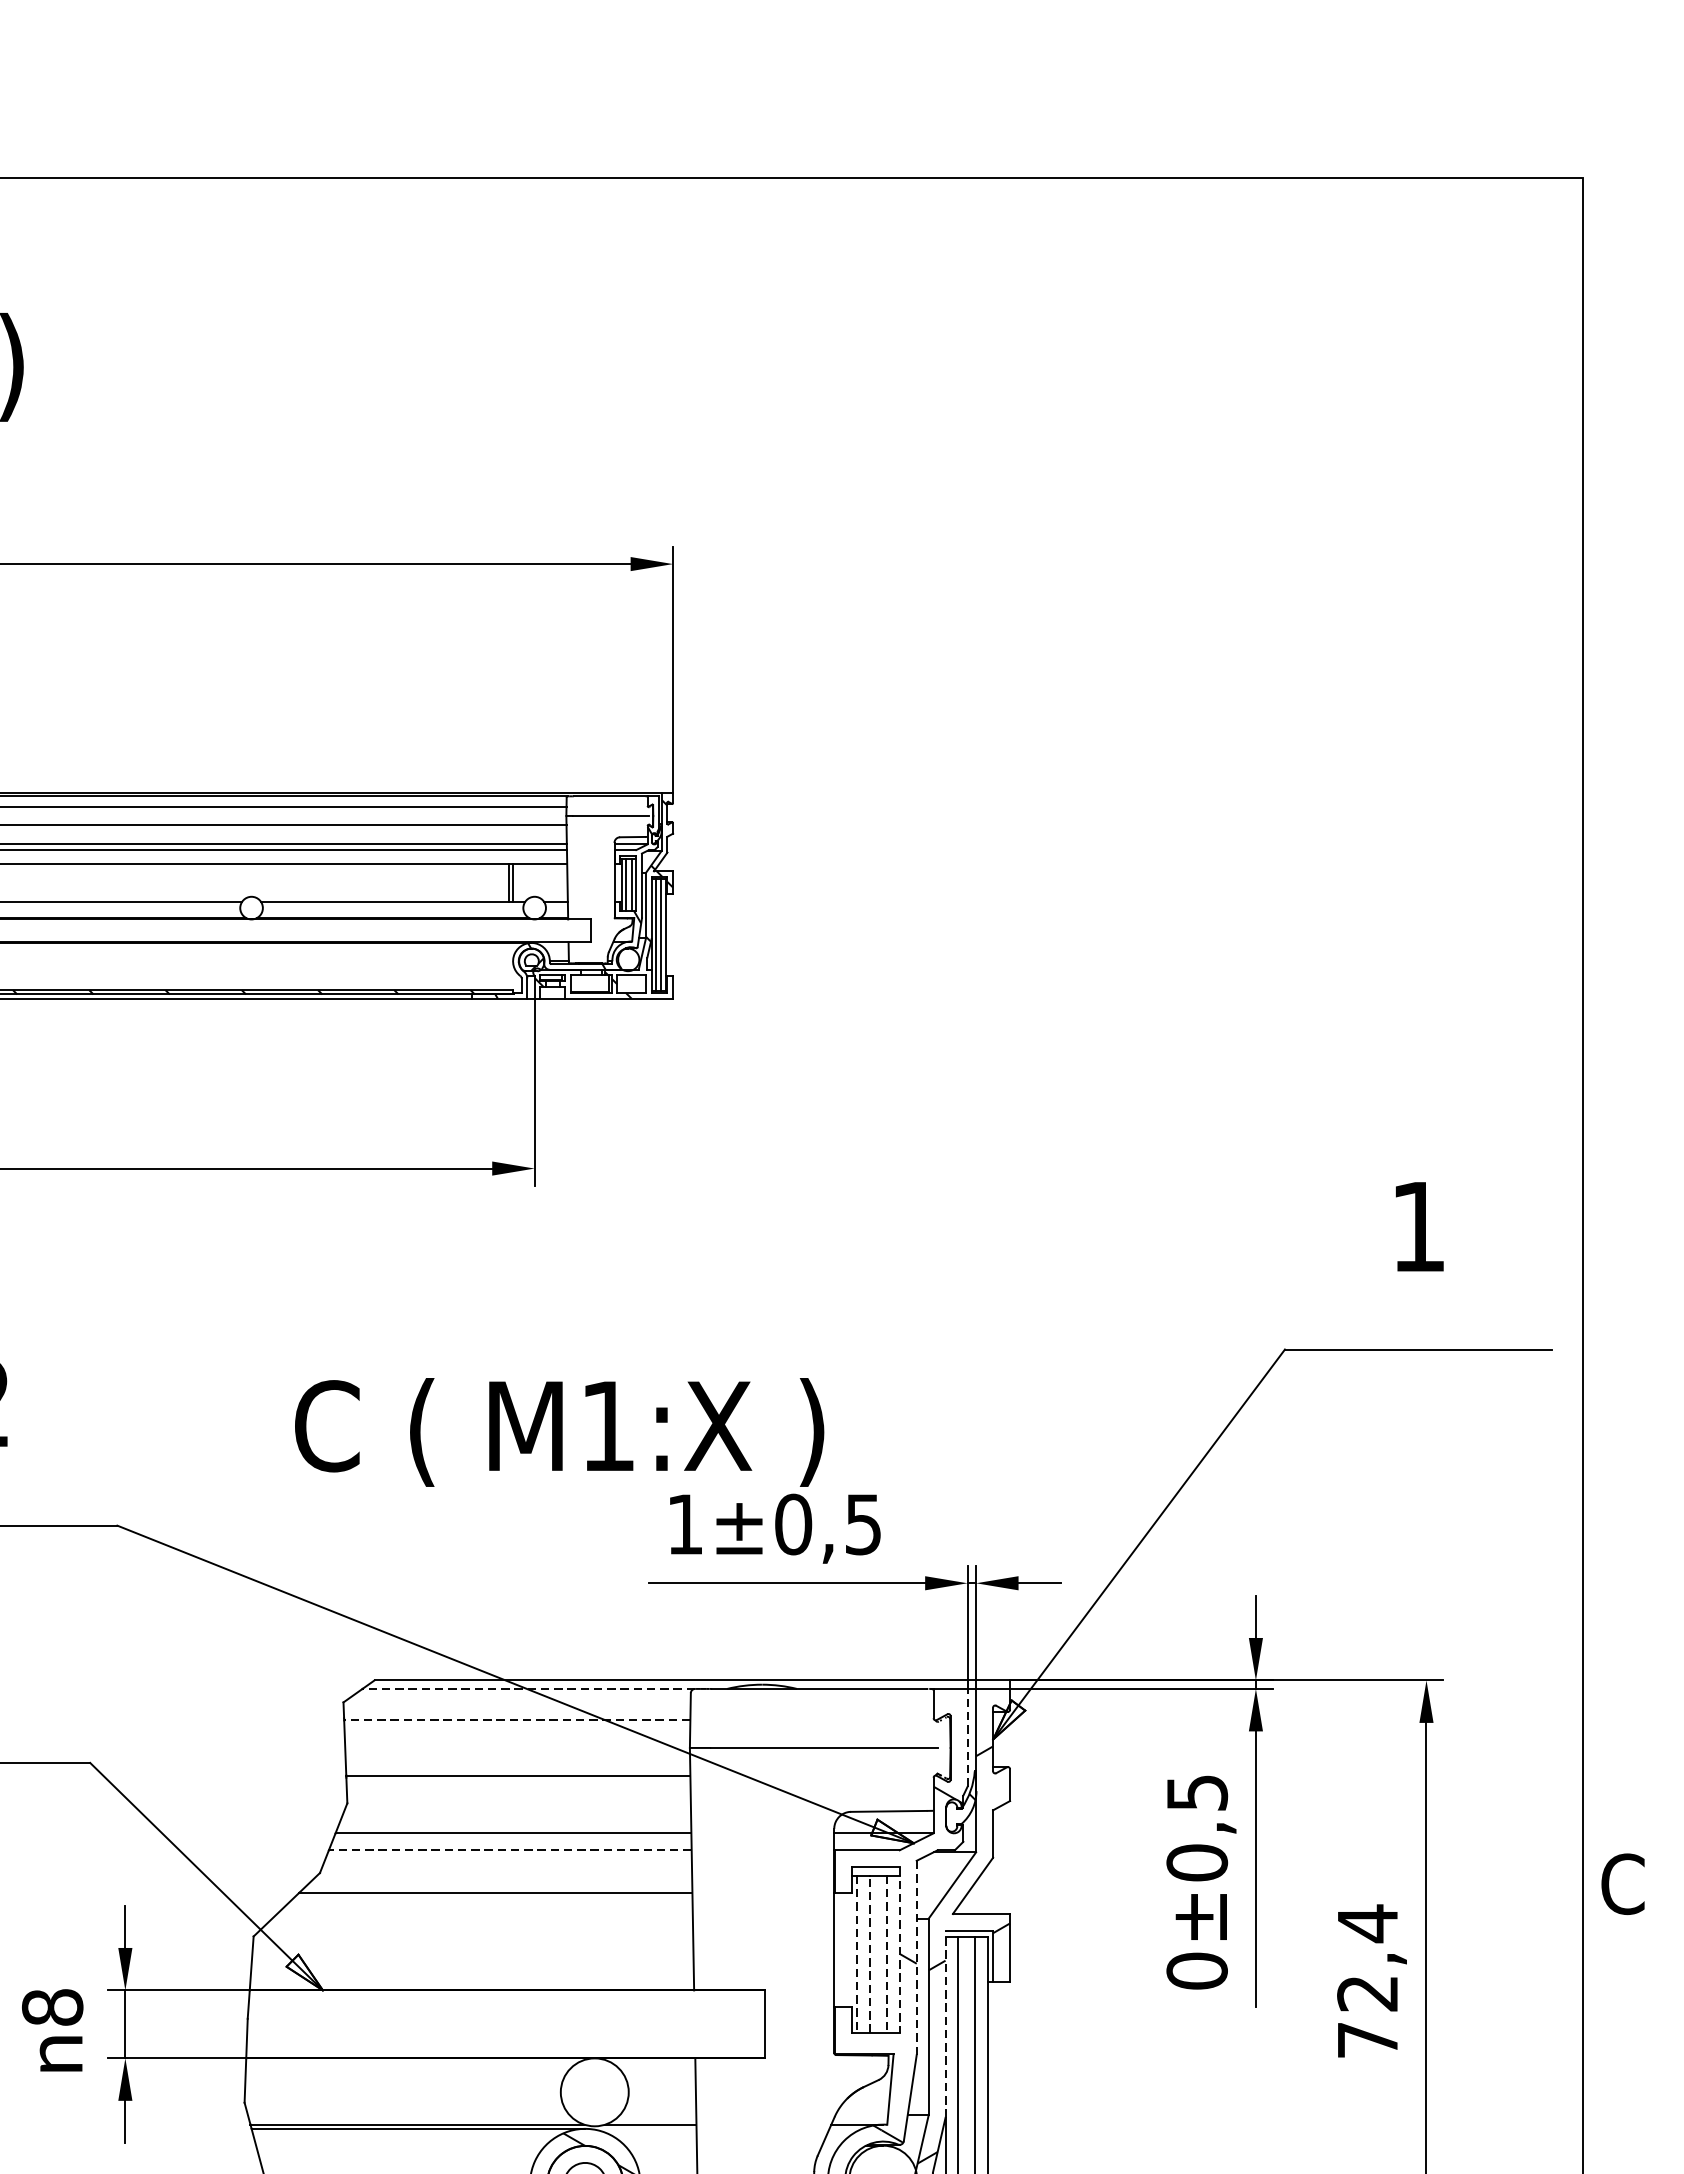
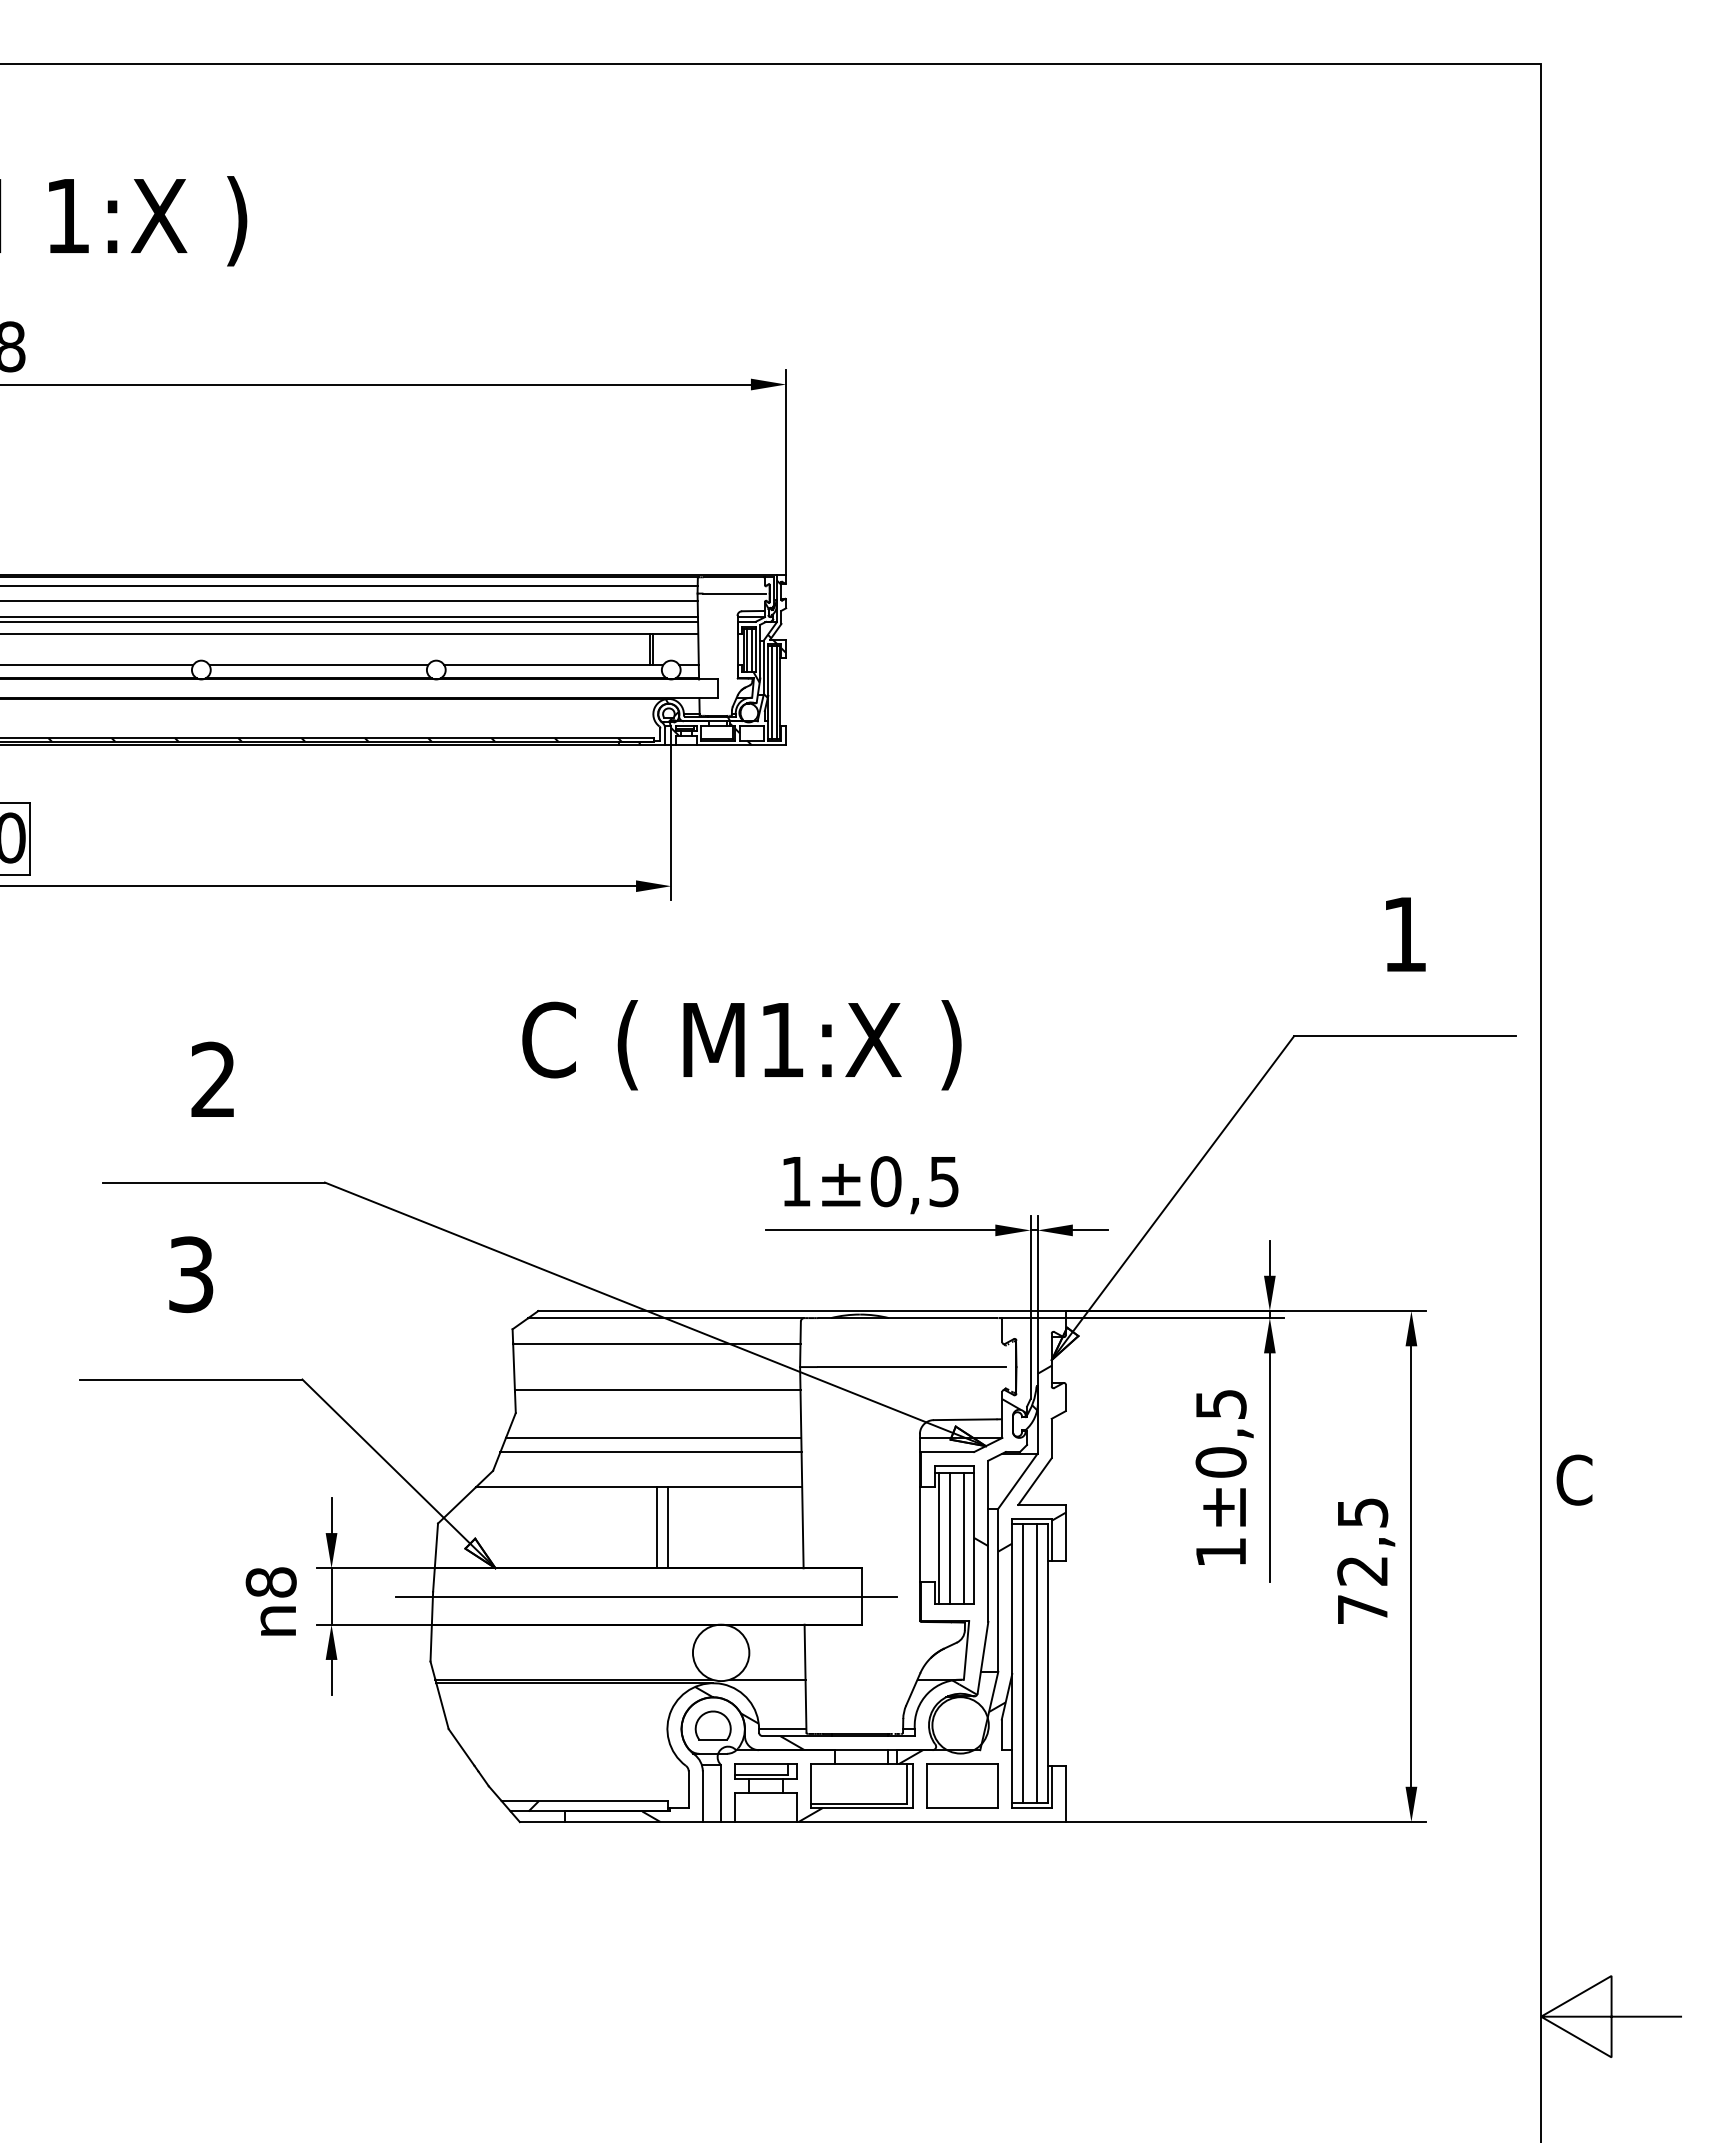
text: (559, 1432) -> (741, 1045), moved
line: (527, 1689) -> (665, 1318), dashed -> solid
line: (516, 1720) -> (656, 1344), dashed -> solid
line: (967, 1737) -> (1030, 1358), dashed -> solid
line: (510, 1850) -> (651, 1452), dashed -> solid
text: (1368, 1923) -> (1363, 1512), 72,4 -> 72,5
line: (518, 1941) -> (657, 1527), added
line: (530, 1941) -> (667, 1527), added
line: (900, 1949) -> (974, 1534), dashed -> solid
line: (869, 1953) -> (949, 1537), dashed -> solid
line: (857, 1954) -> (939, 1538), dashed -> solid
line: (886, 1954) -> (963, 1538), dashed -> solid
line: (916, 1958) -> (988, 1541), dashed -> solid
text: (1196, 1971) -> (1220, 1552), 0 -> 1
line: (504, 2024) -> (646, 1596), added
line: (945, 2024) -> (1012, 1596), dashed -> solid

